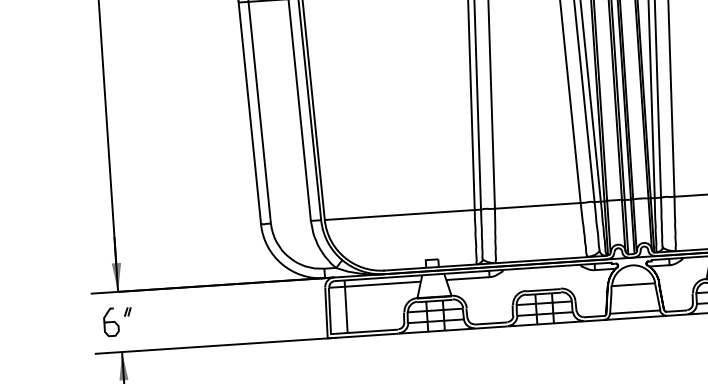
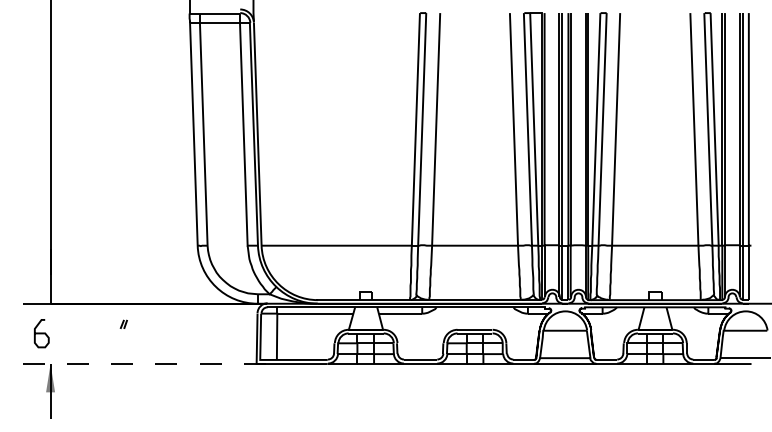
fill: (117, 276) -> (50, 288), removed
part: (127, 311) -> (123, 323), moved
line: (214, 346) -> (143, 364), solid -> dashed

